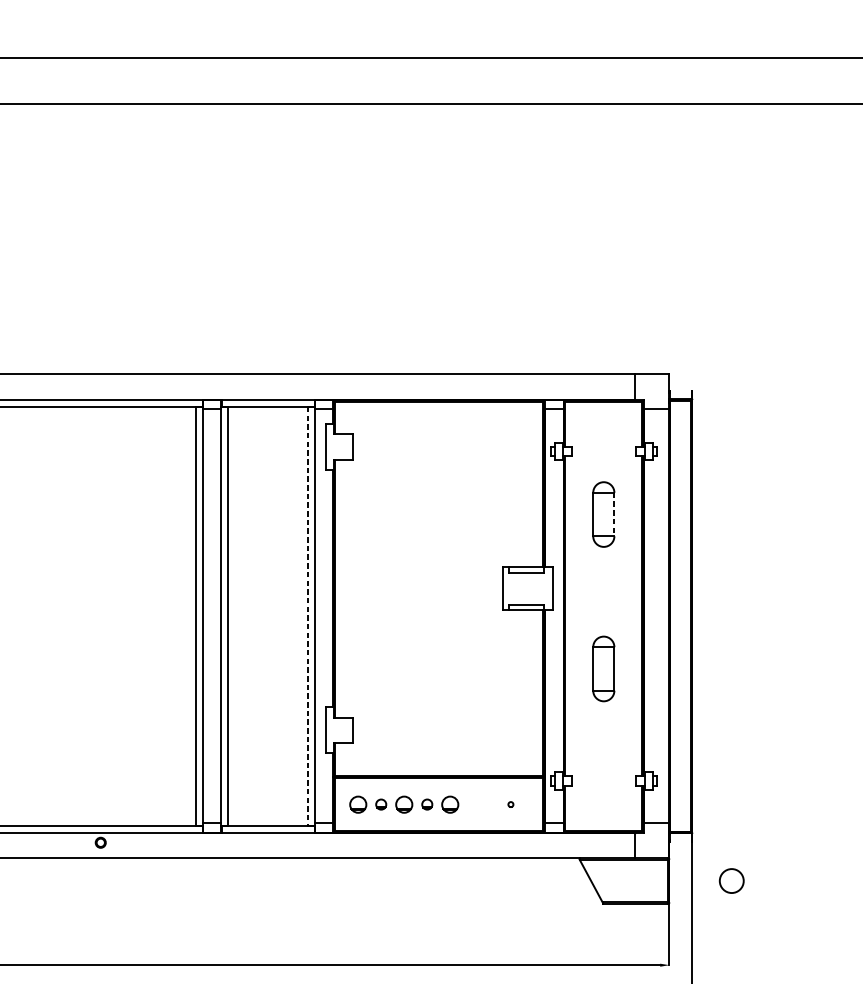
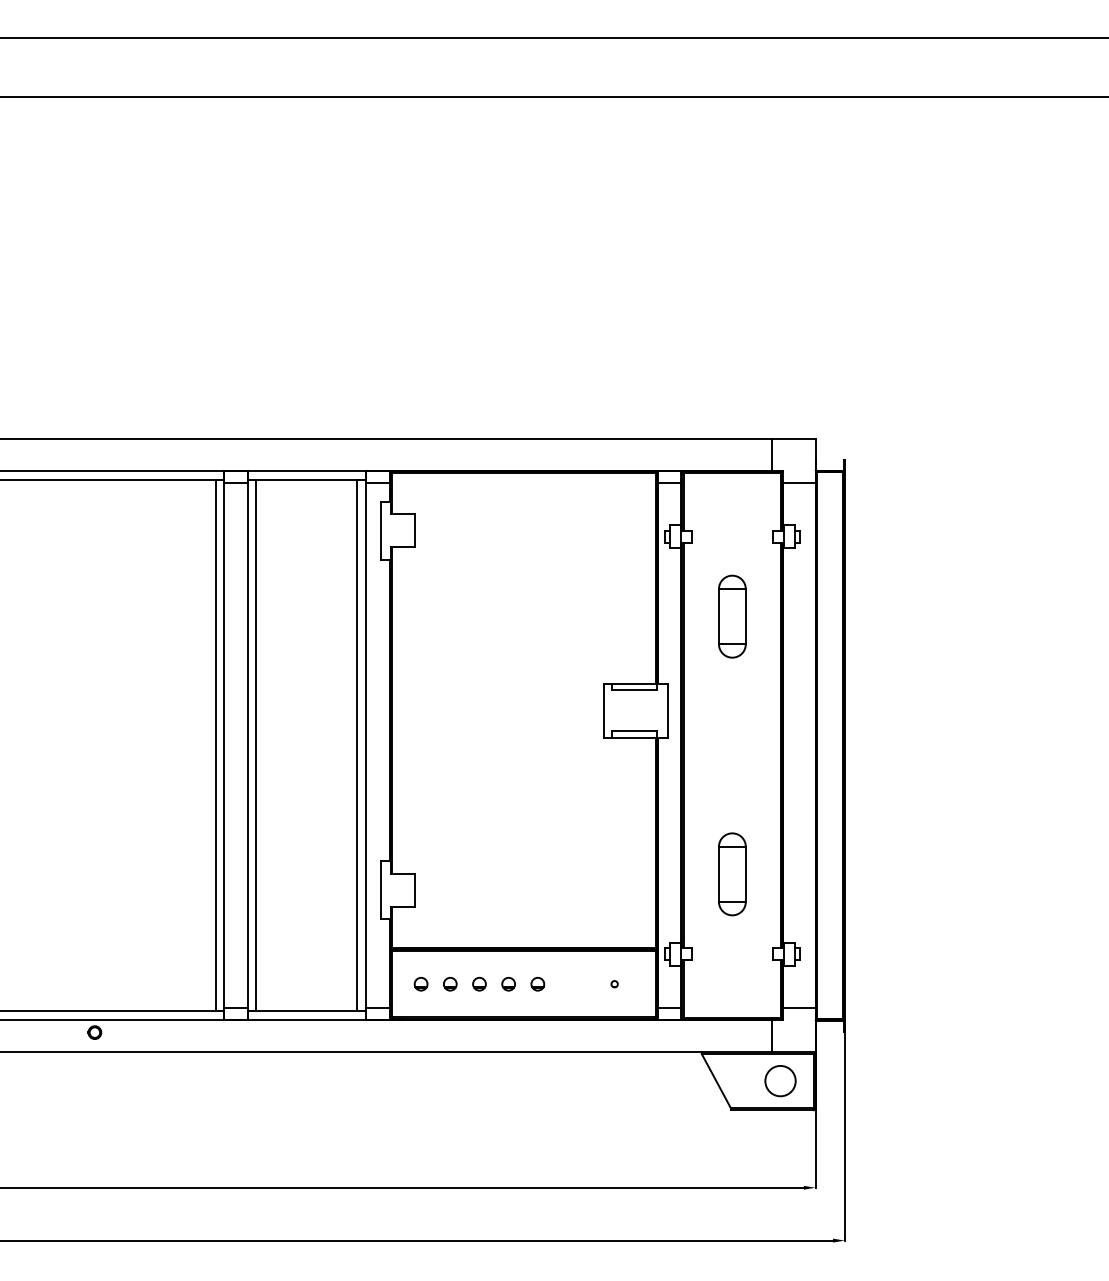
line: (614, 514) -> (745, 616), dashed -> solid
line: (307, 617) -> (357, 746), dashed -> solid
part: (603, 669) -> (732, 874), moved
part: (357, 804) -> (420, 983), size x0.62
part: (404, 804) -> (479, 983), size x0.62
part: (450, 804) -> (537, 983), size x0.62
circle: (731, 881) -> (780, 1081), moved

